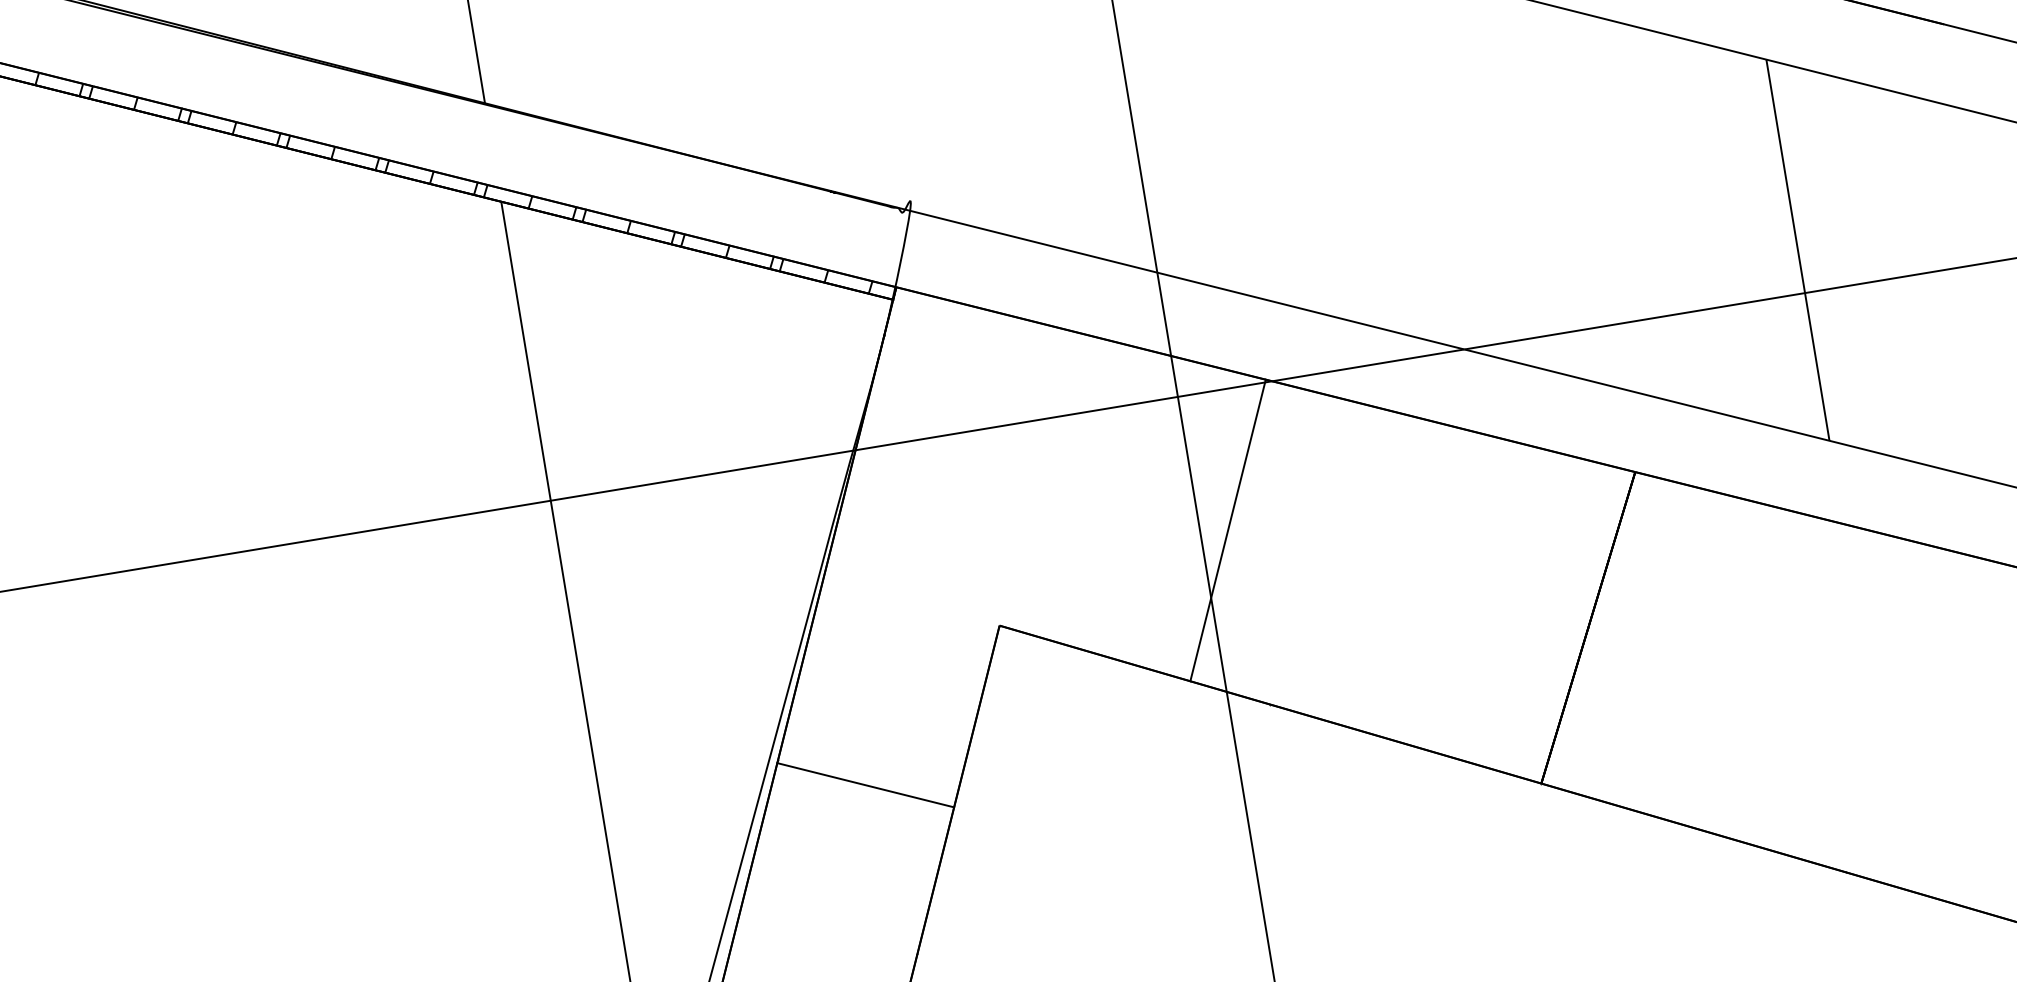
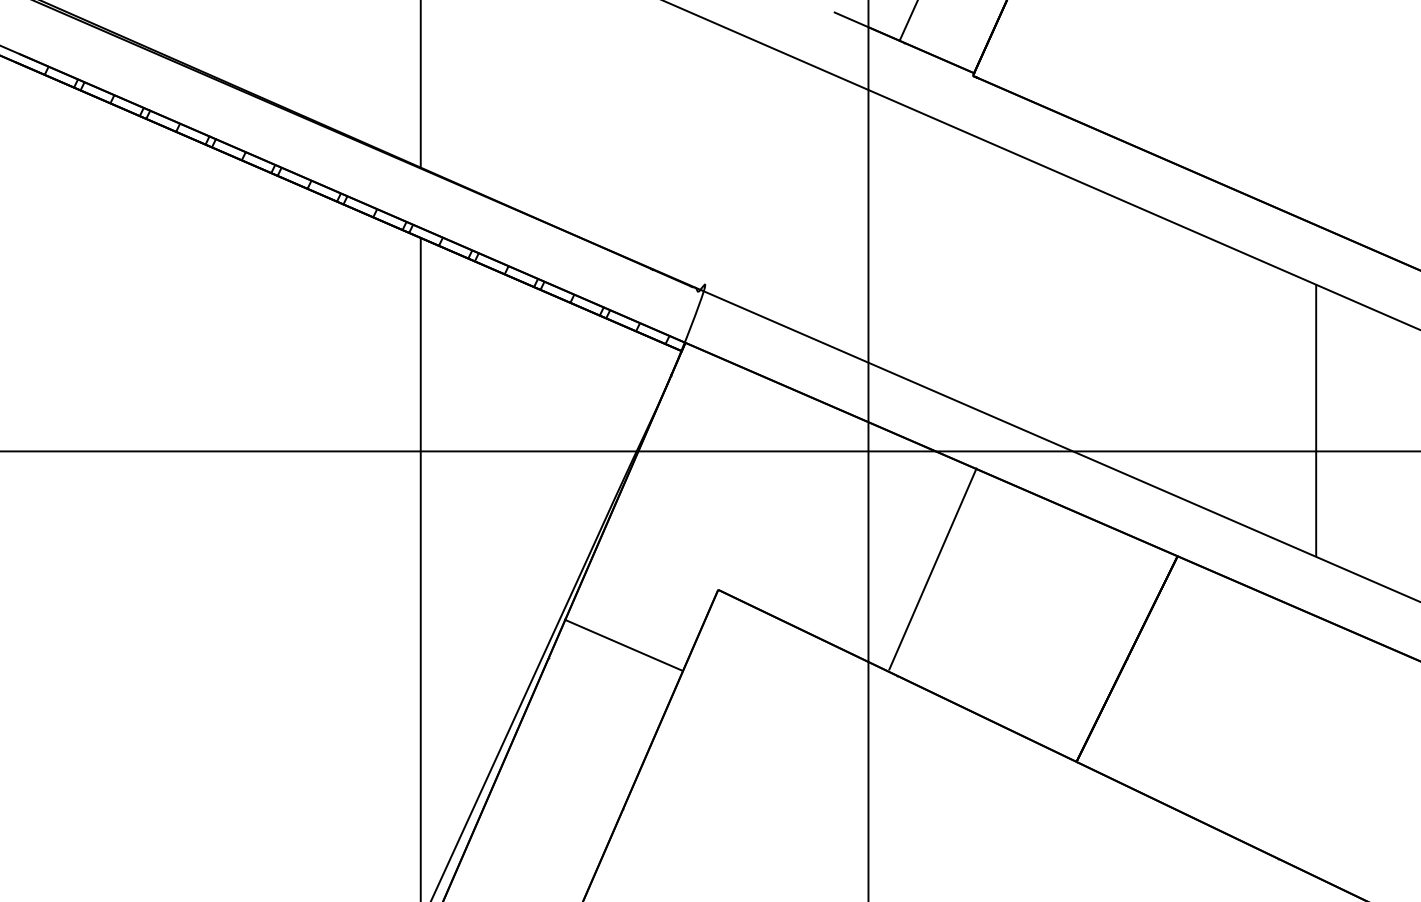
line: (1227, 529) -> (932, 568), moved
line: (865, 784) -> (623, 644), moved

